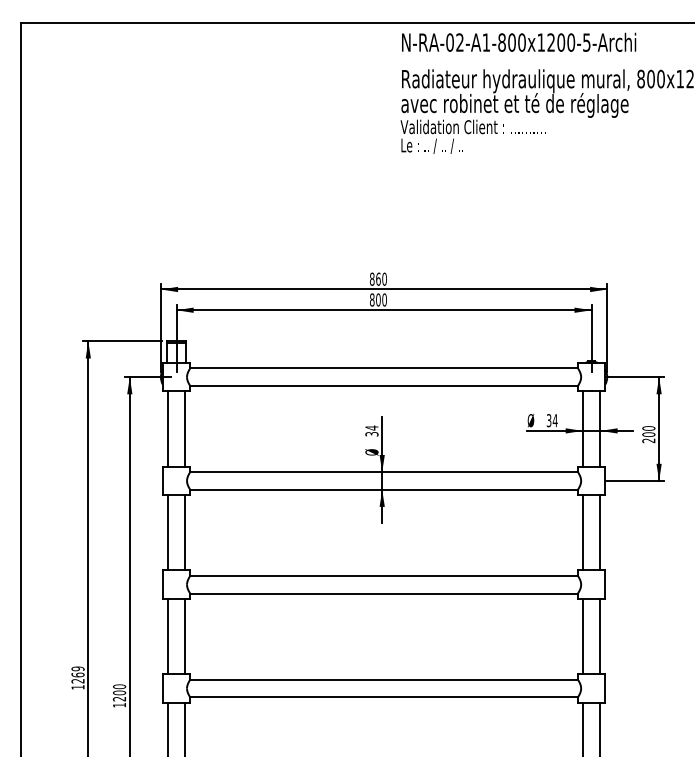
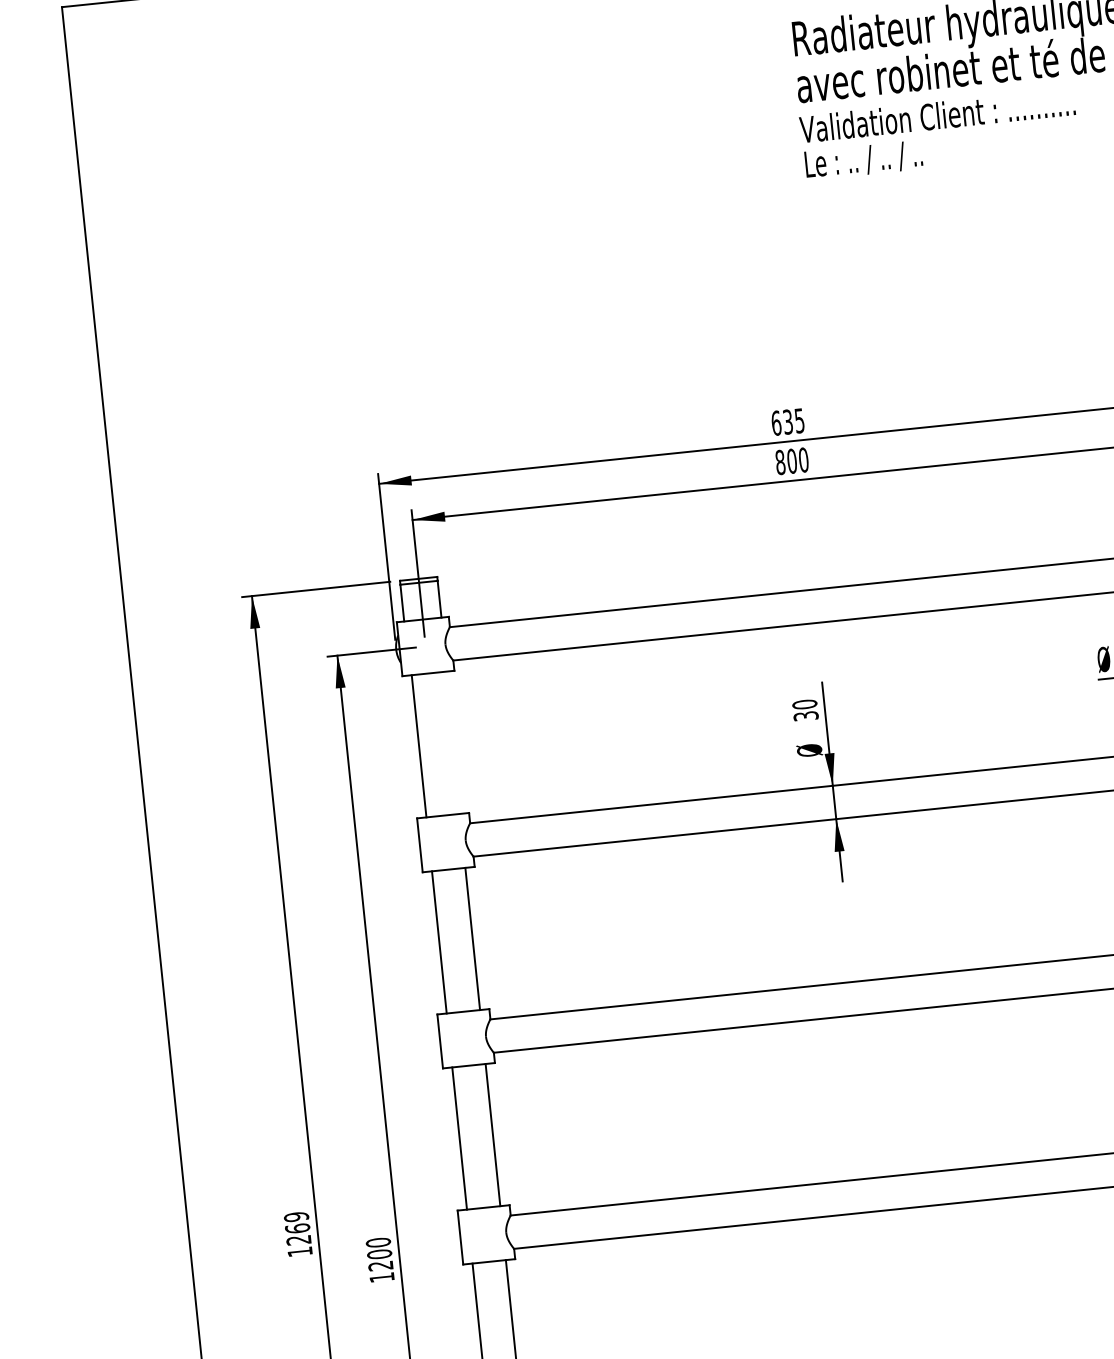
text: (378, 278) -> (788, 420), 860 -> 635
text: (371, 427) -> (803, 703), 34 -> 30
line: (185, 428) -> (452, 741), removed

